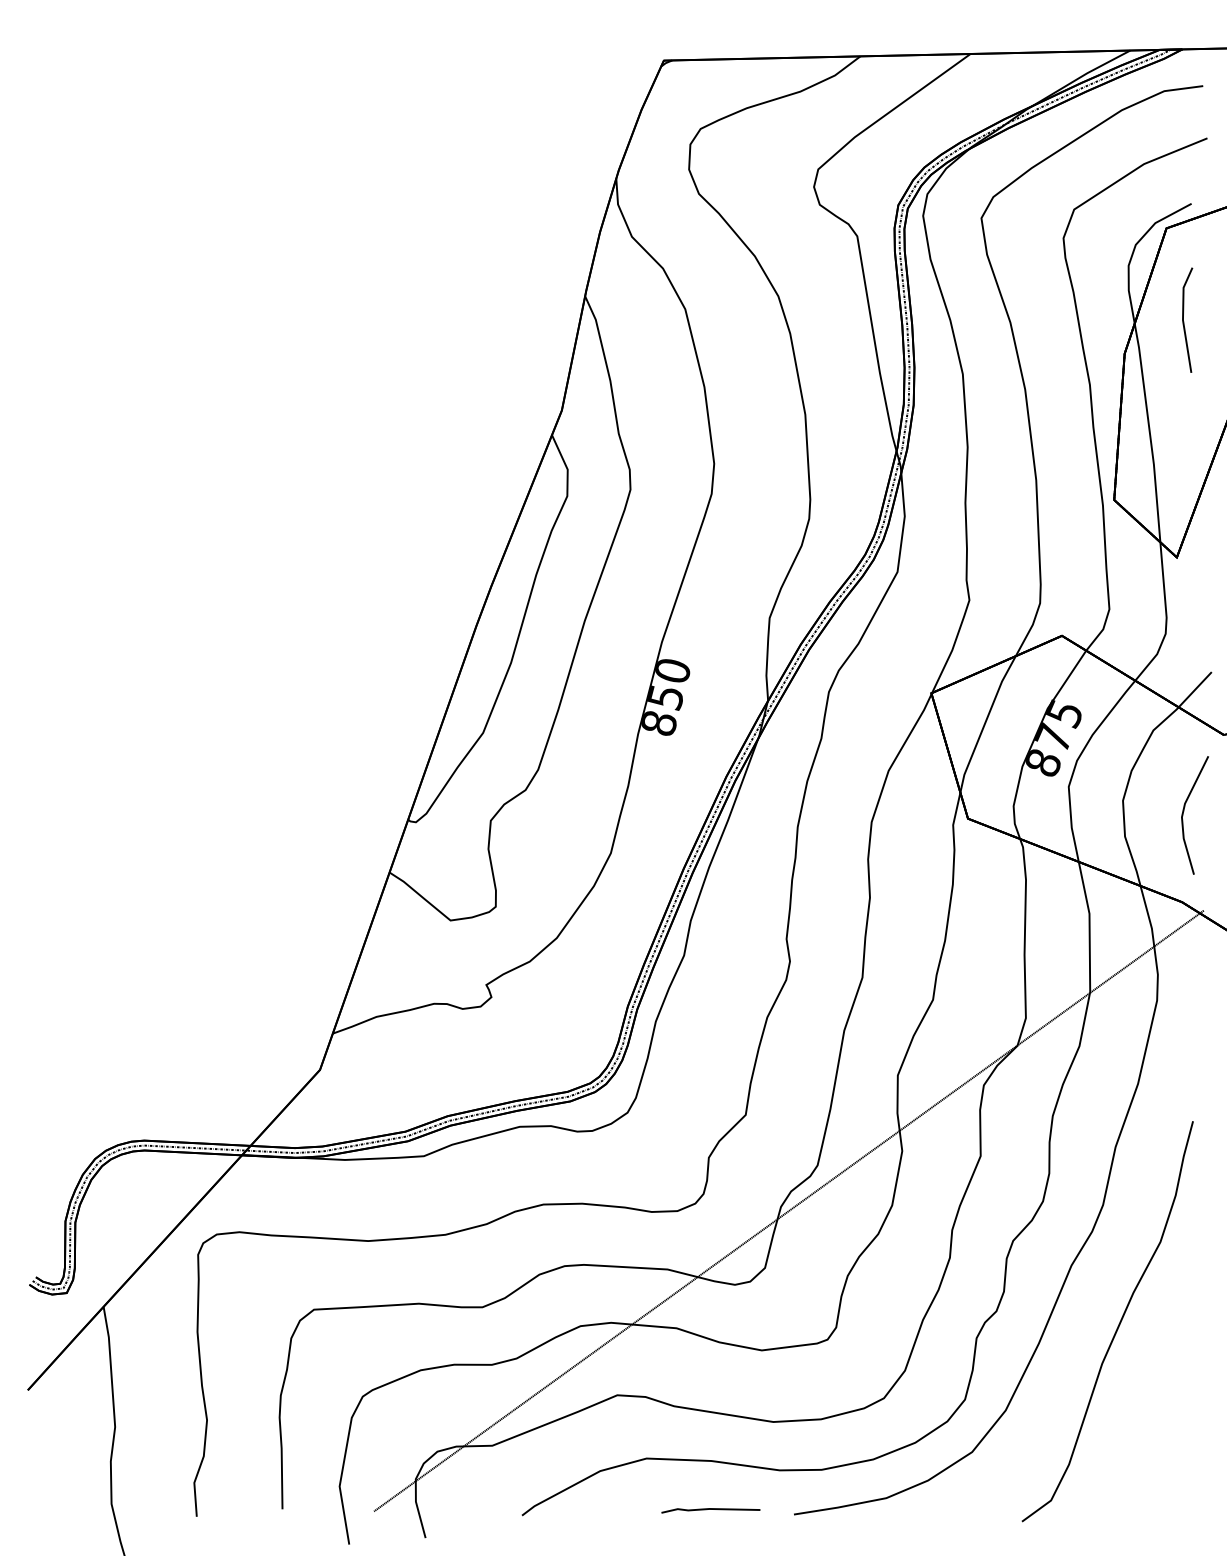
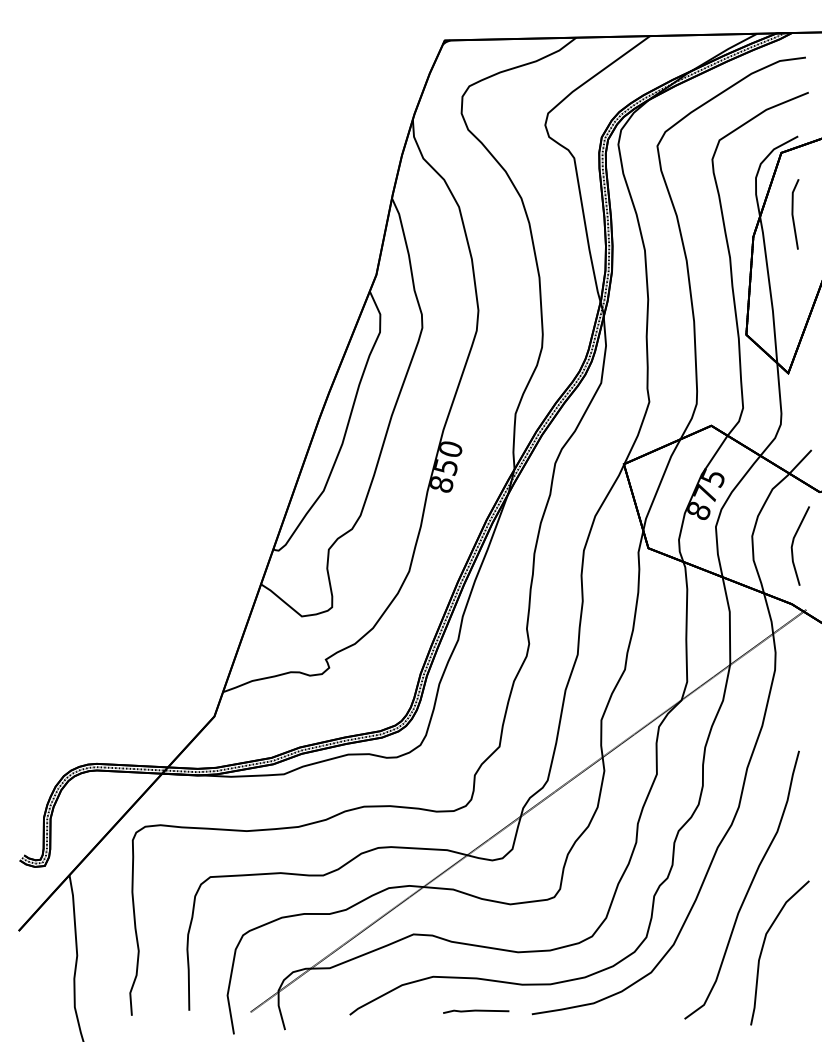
part: (1139, 1416) -> (763, 948), added

